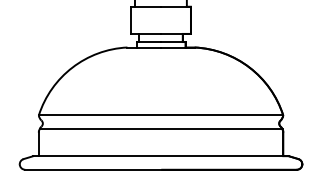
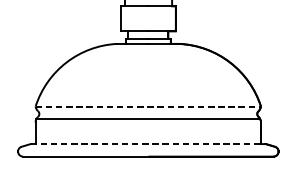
line: (161, 115) -> (148, 106), solid -> dashed
line: (161, 156) -> (148, 144), solid -> dashed

